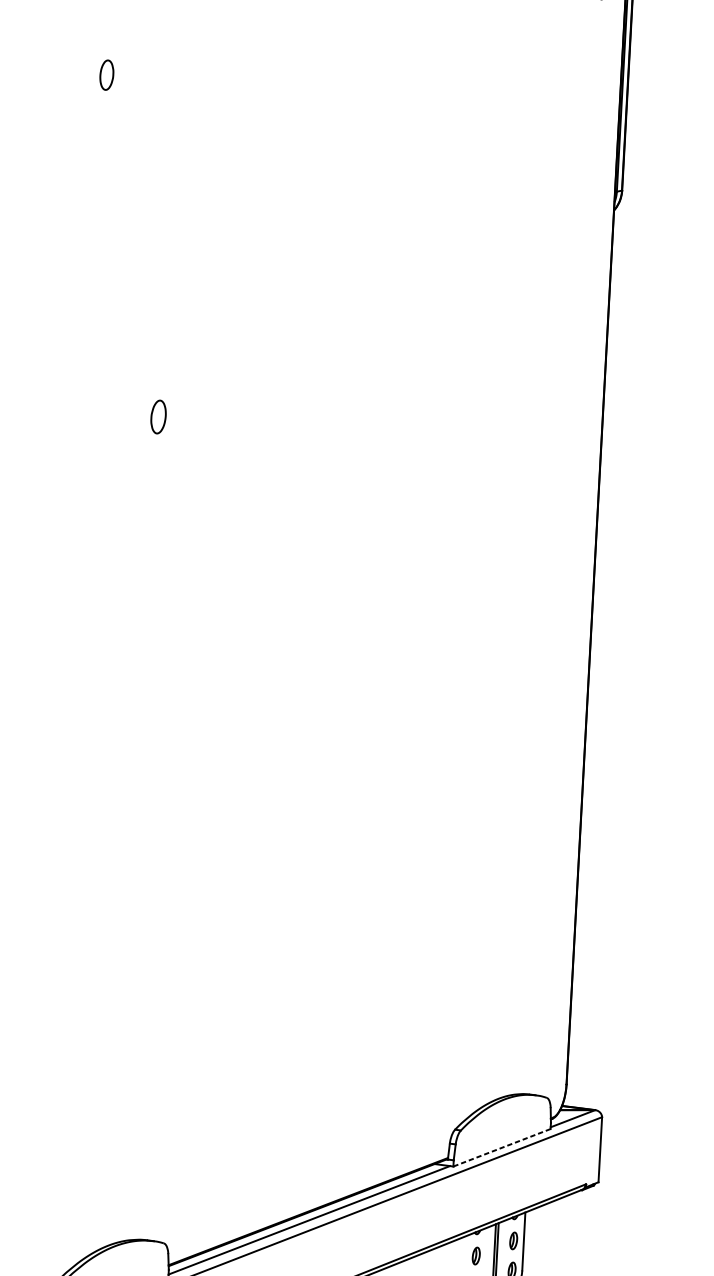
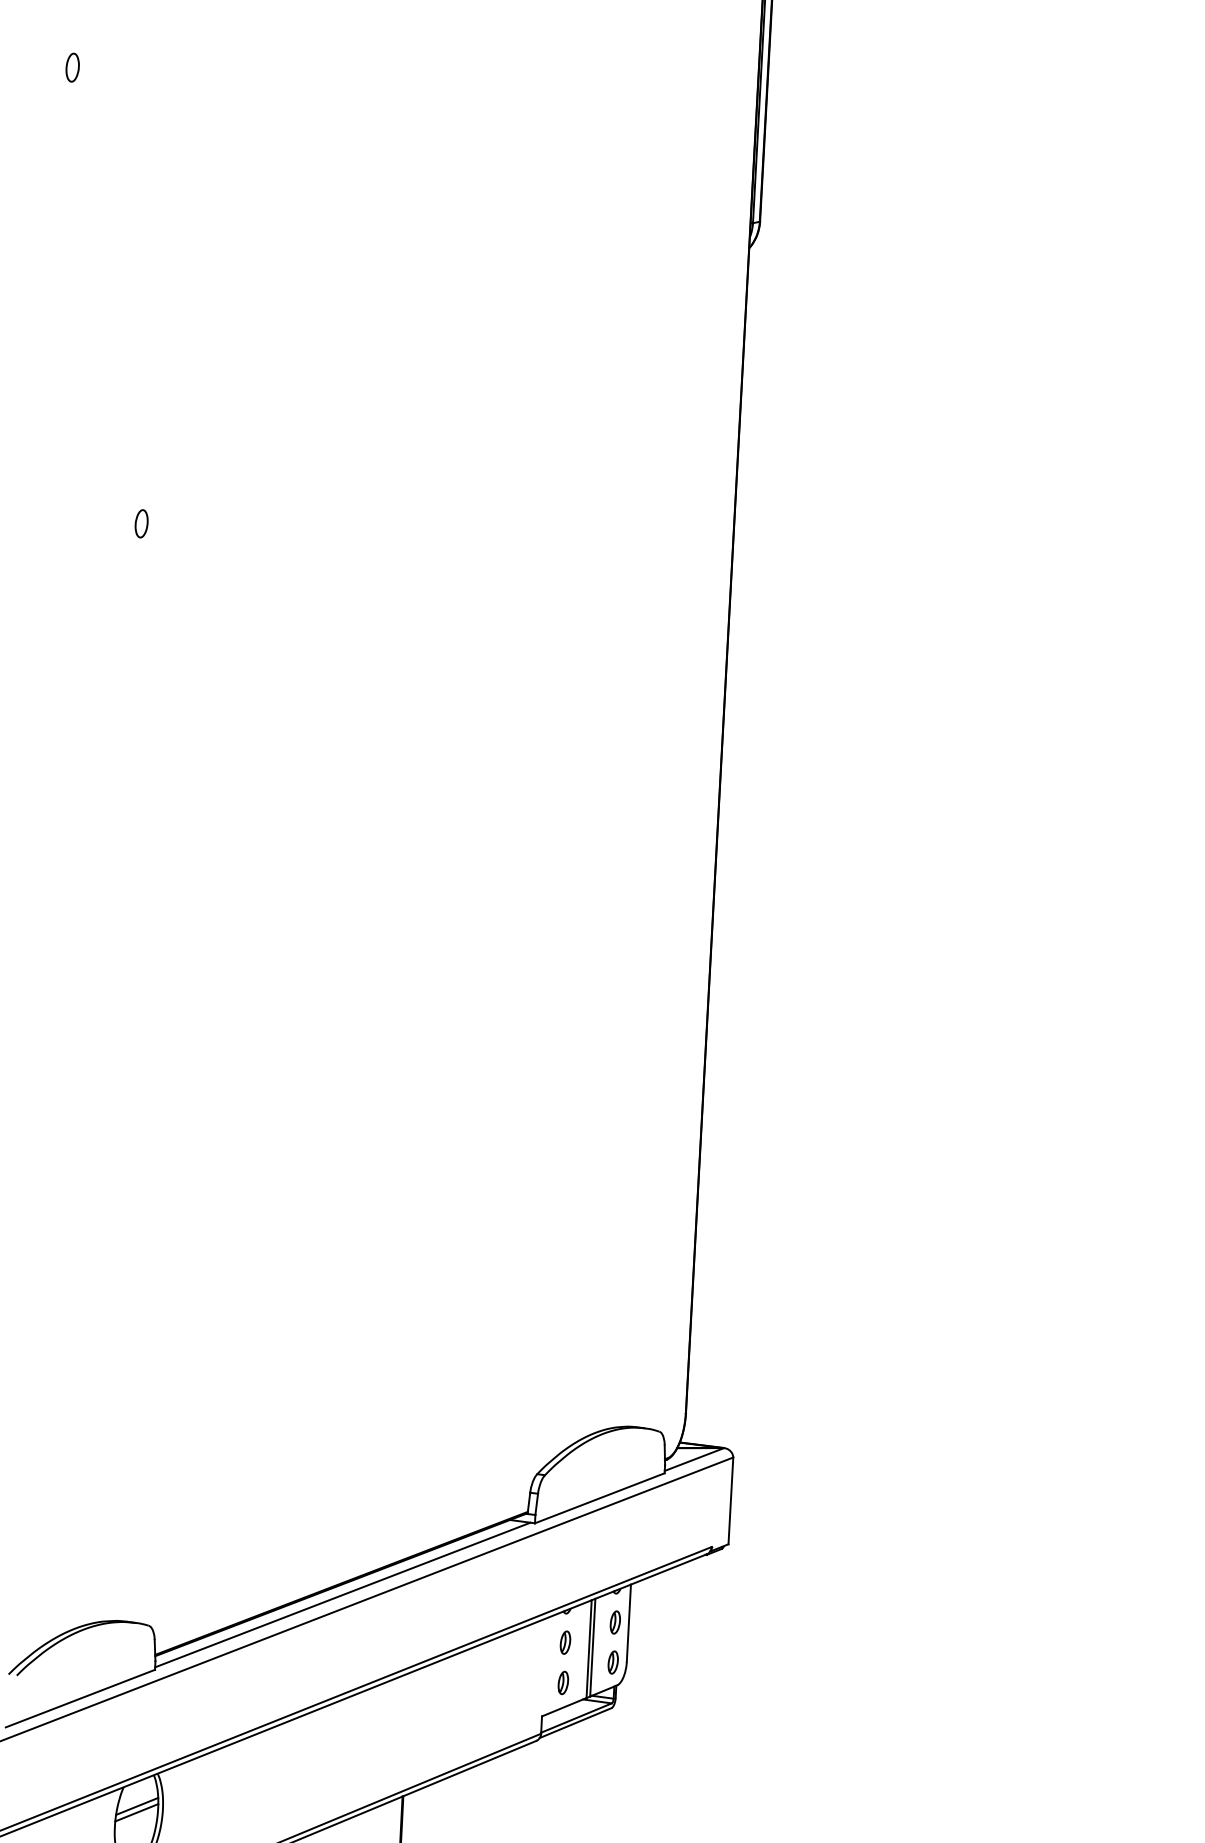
part: (106, 74) -> (72, 67), size x0.71
part: (158, 416) -> (141, 523), size x0.62
line: (502, 1147) -> (600, 1498), dashed -> solid

